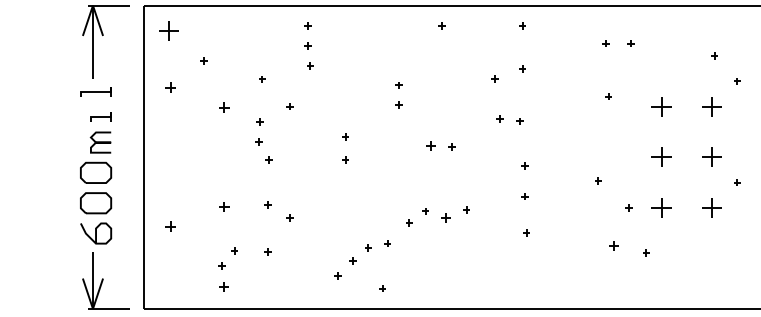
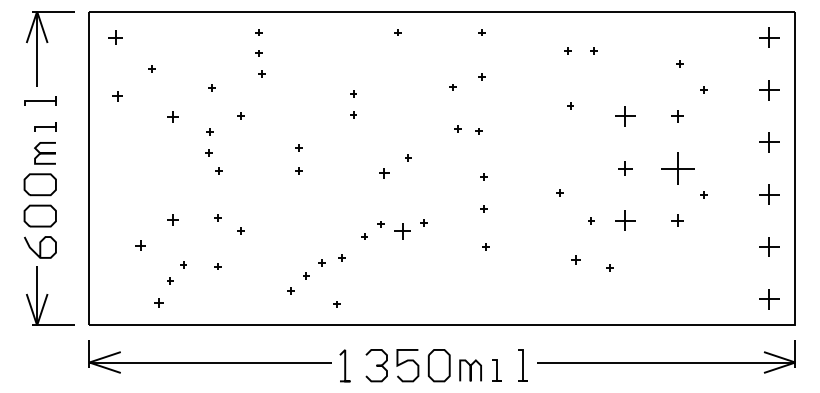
part: (168, 30) -> (115, 37), size x0.7
part: (711, 106) -> (677, 116), size x0.6
part: (430, 145) -> (384, 173), moved
part: (661, 157) -> (625, 168), size x0.7
part: (711, 157) -> (677, 168), size x1.6
part: (711, 207) -> (677, 220), size x0.6
part: (446, 218) -> (402, 231), size x1.6
part: (170, 226) -> (140, 245), moved
part: (223, 286) -> (158, 302), moved

